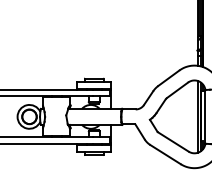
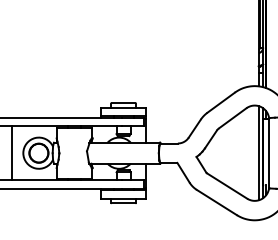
line: (9, 116) -> (12, 152), added

